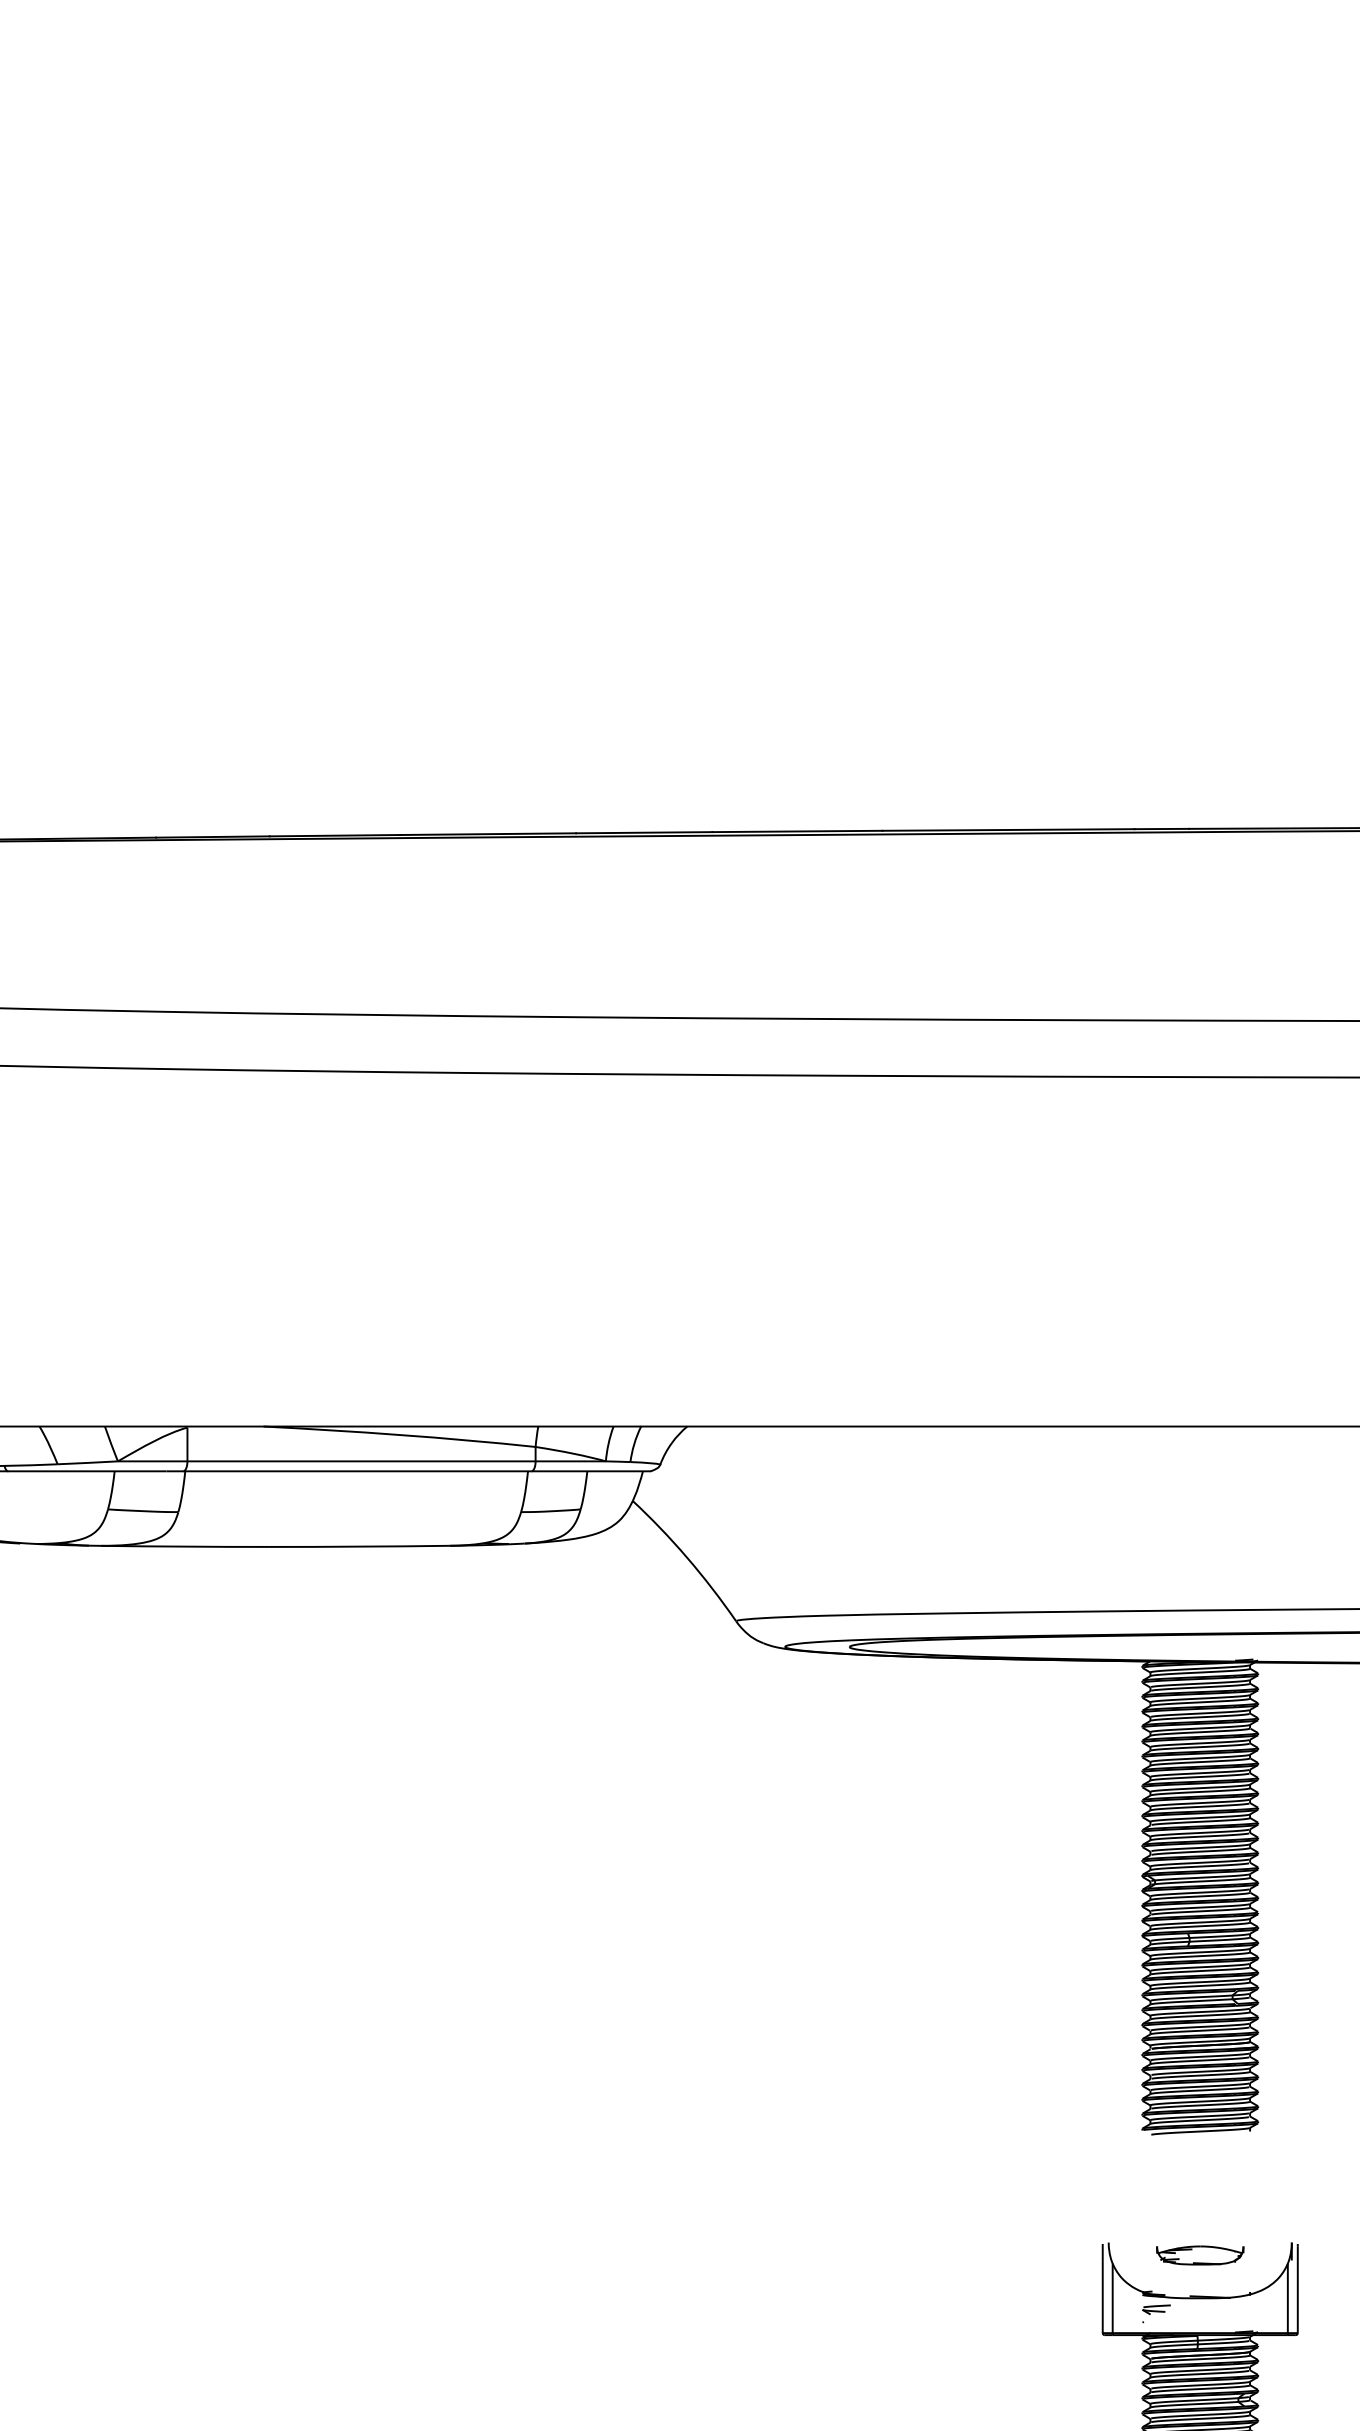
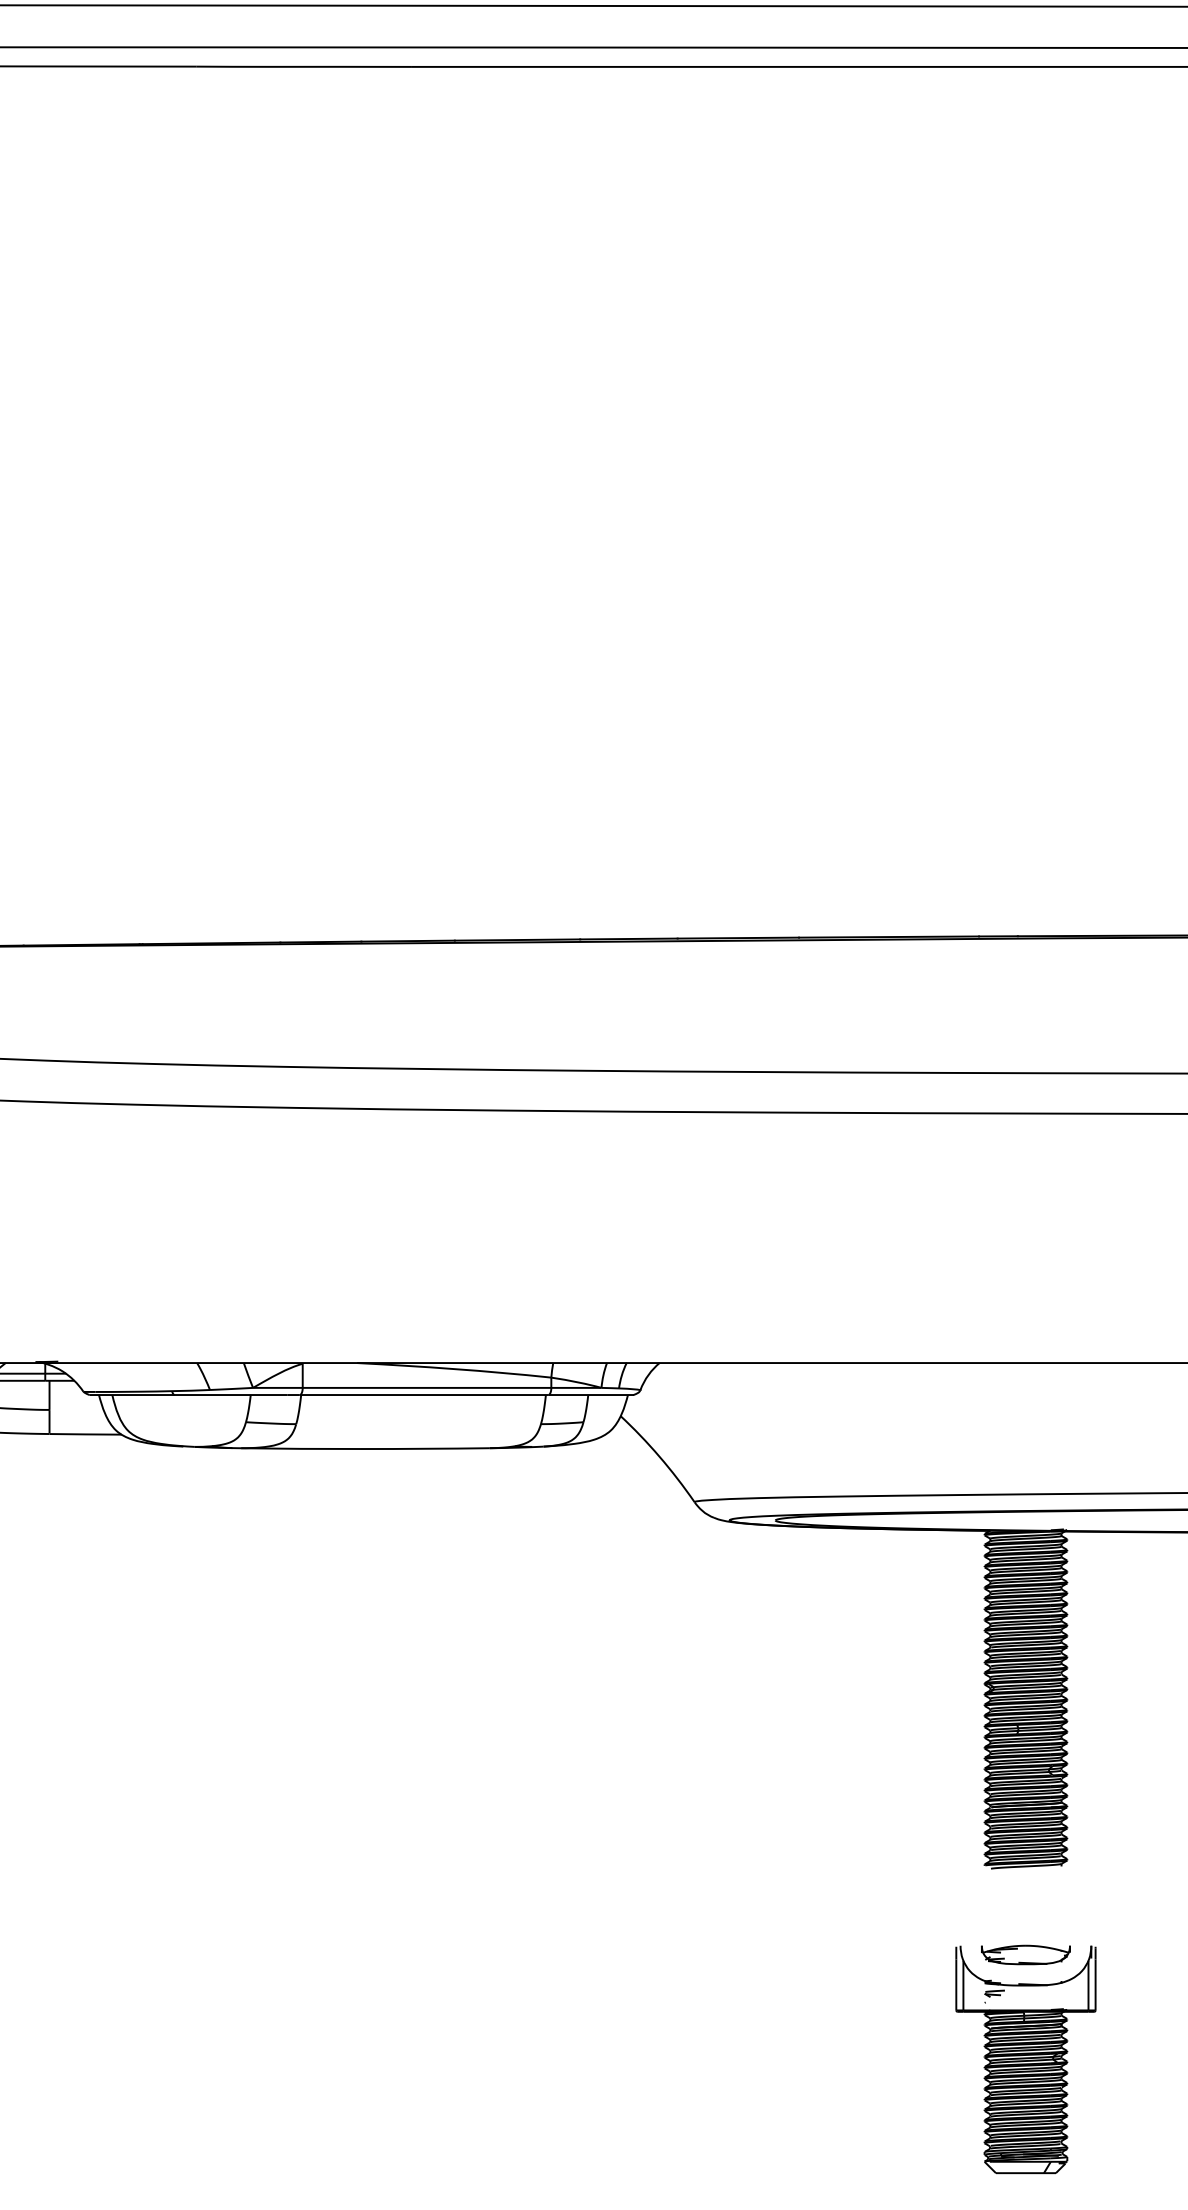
part: (1199, 2254) -> (1025, 1954), size x1.43

